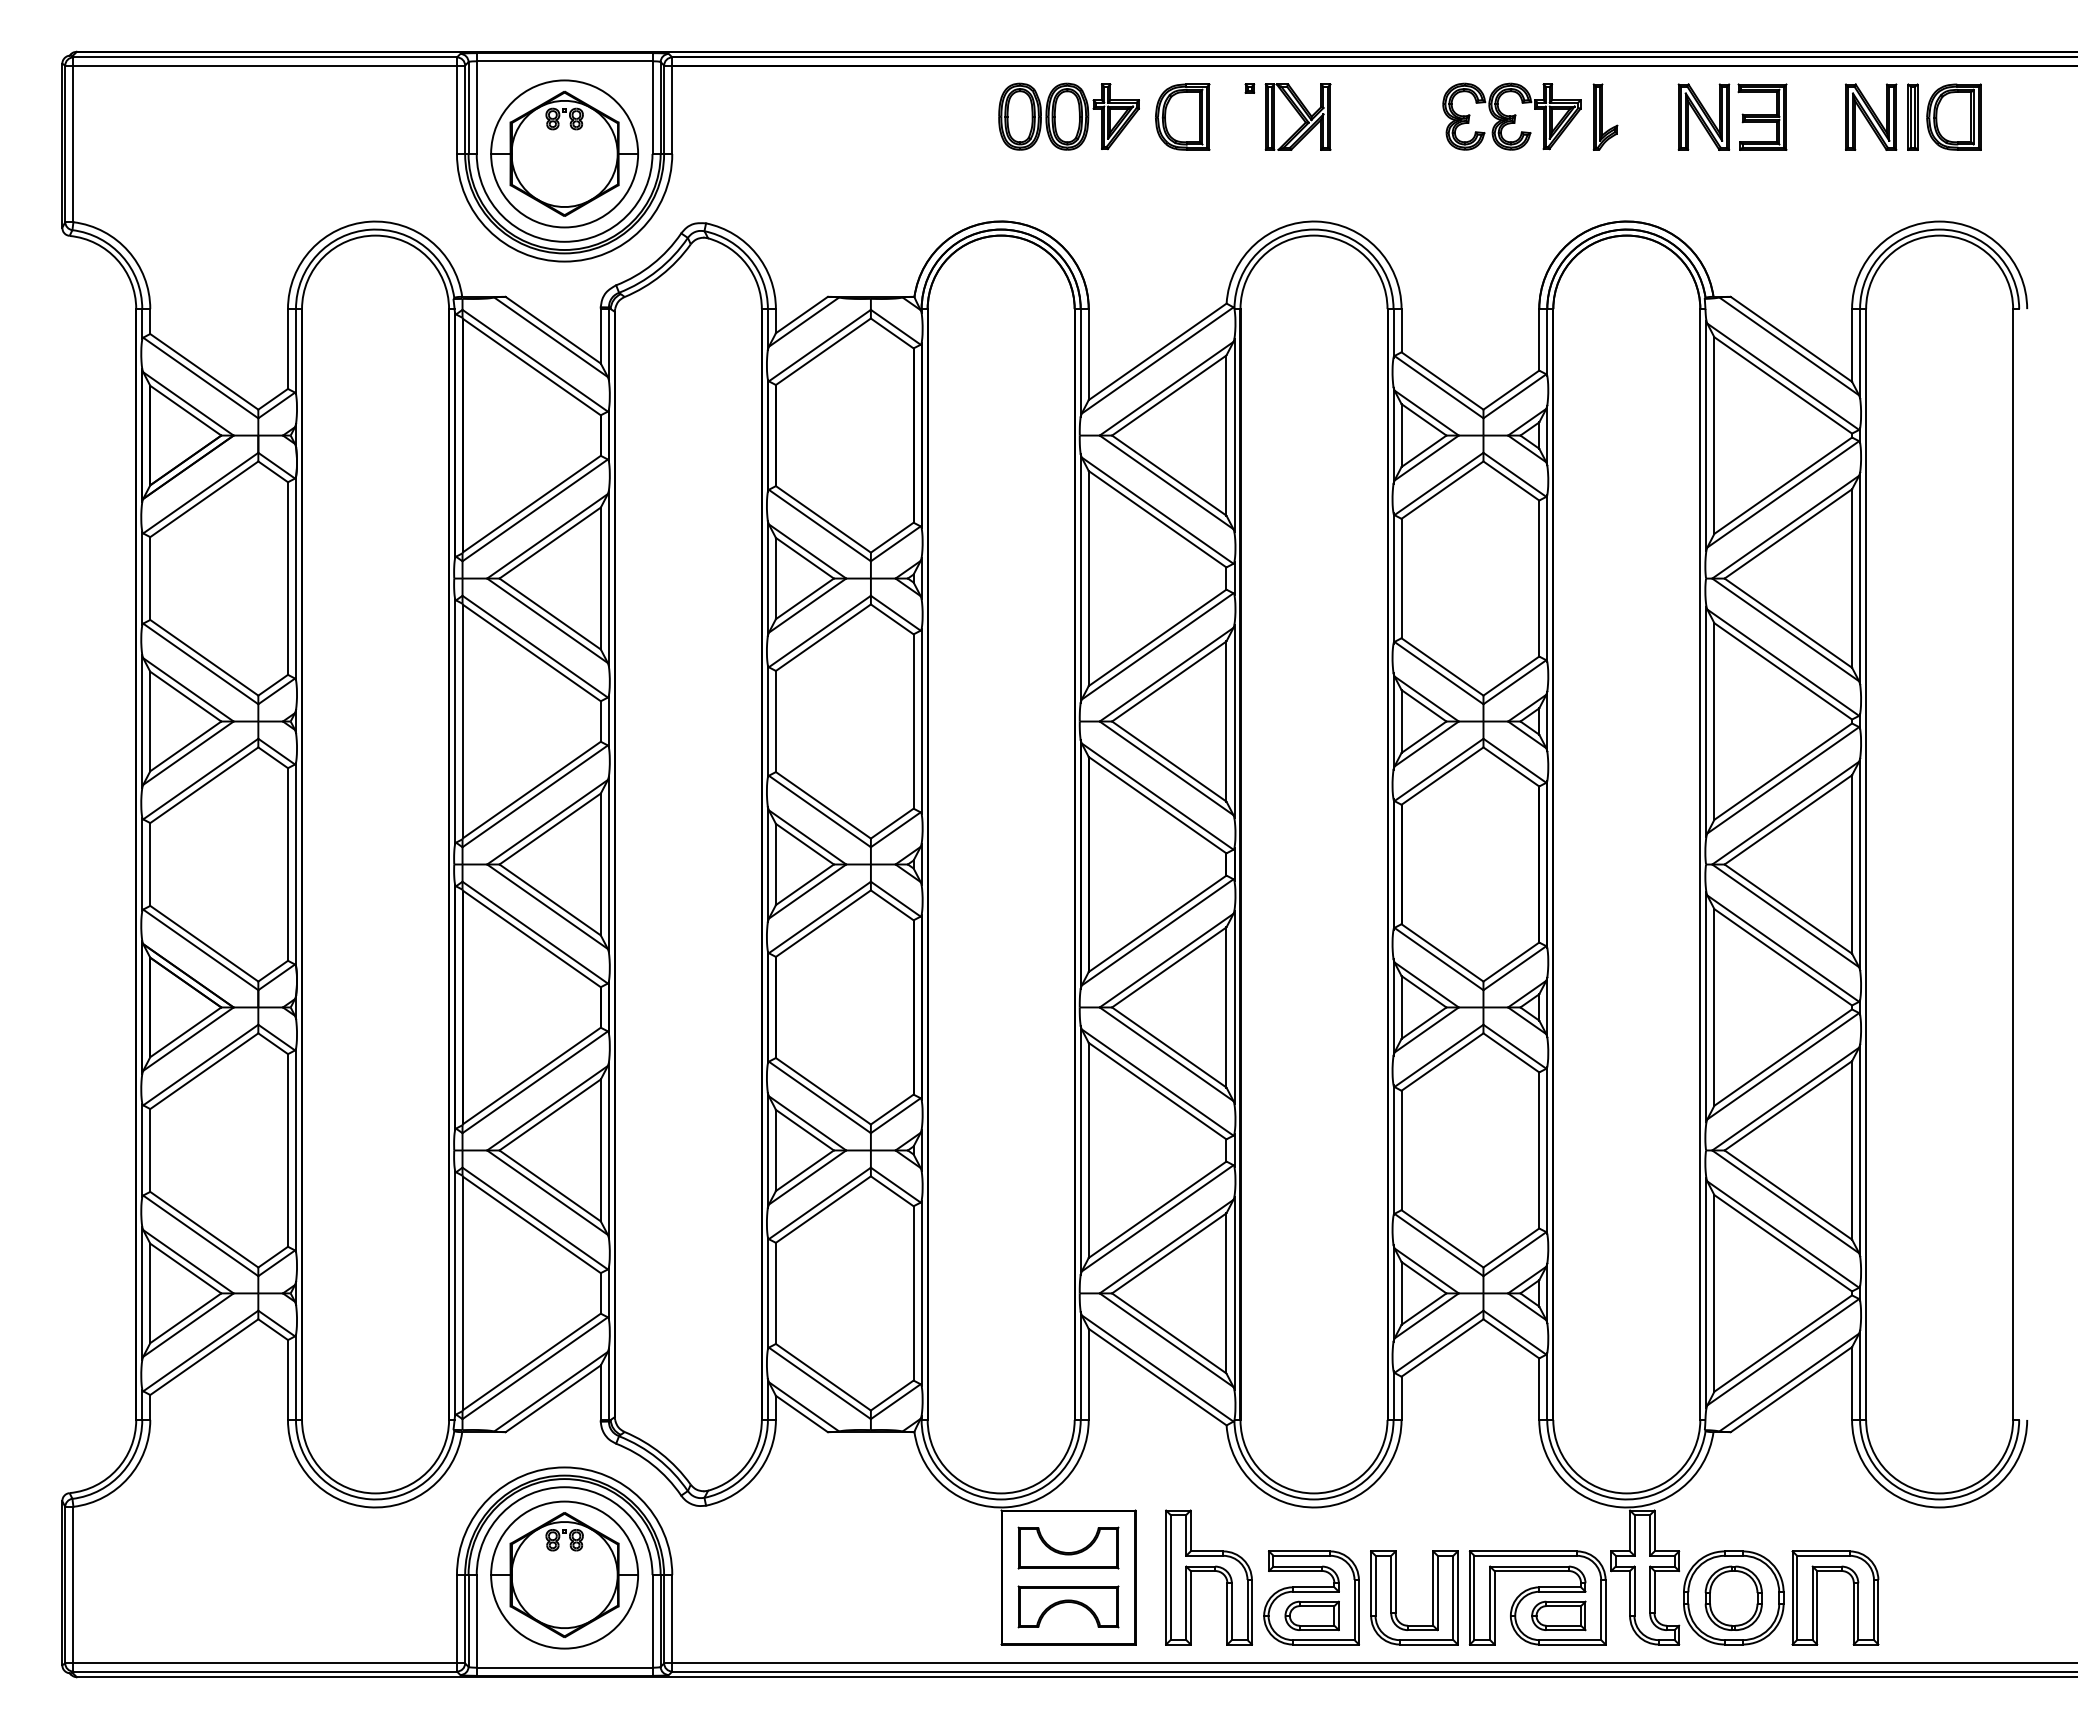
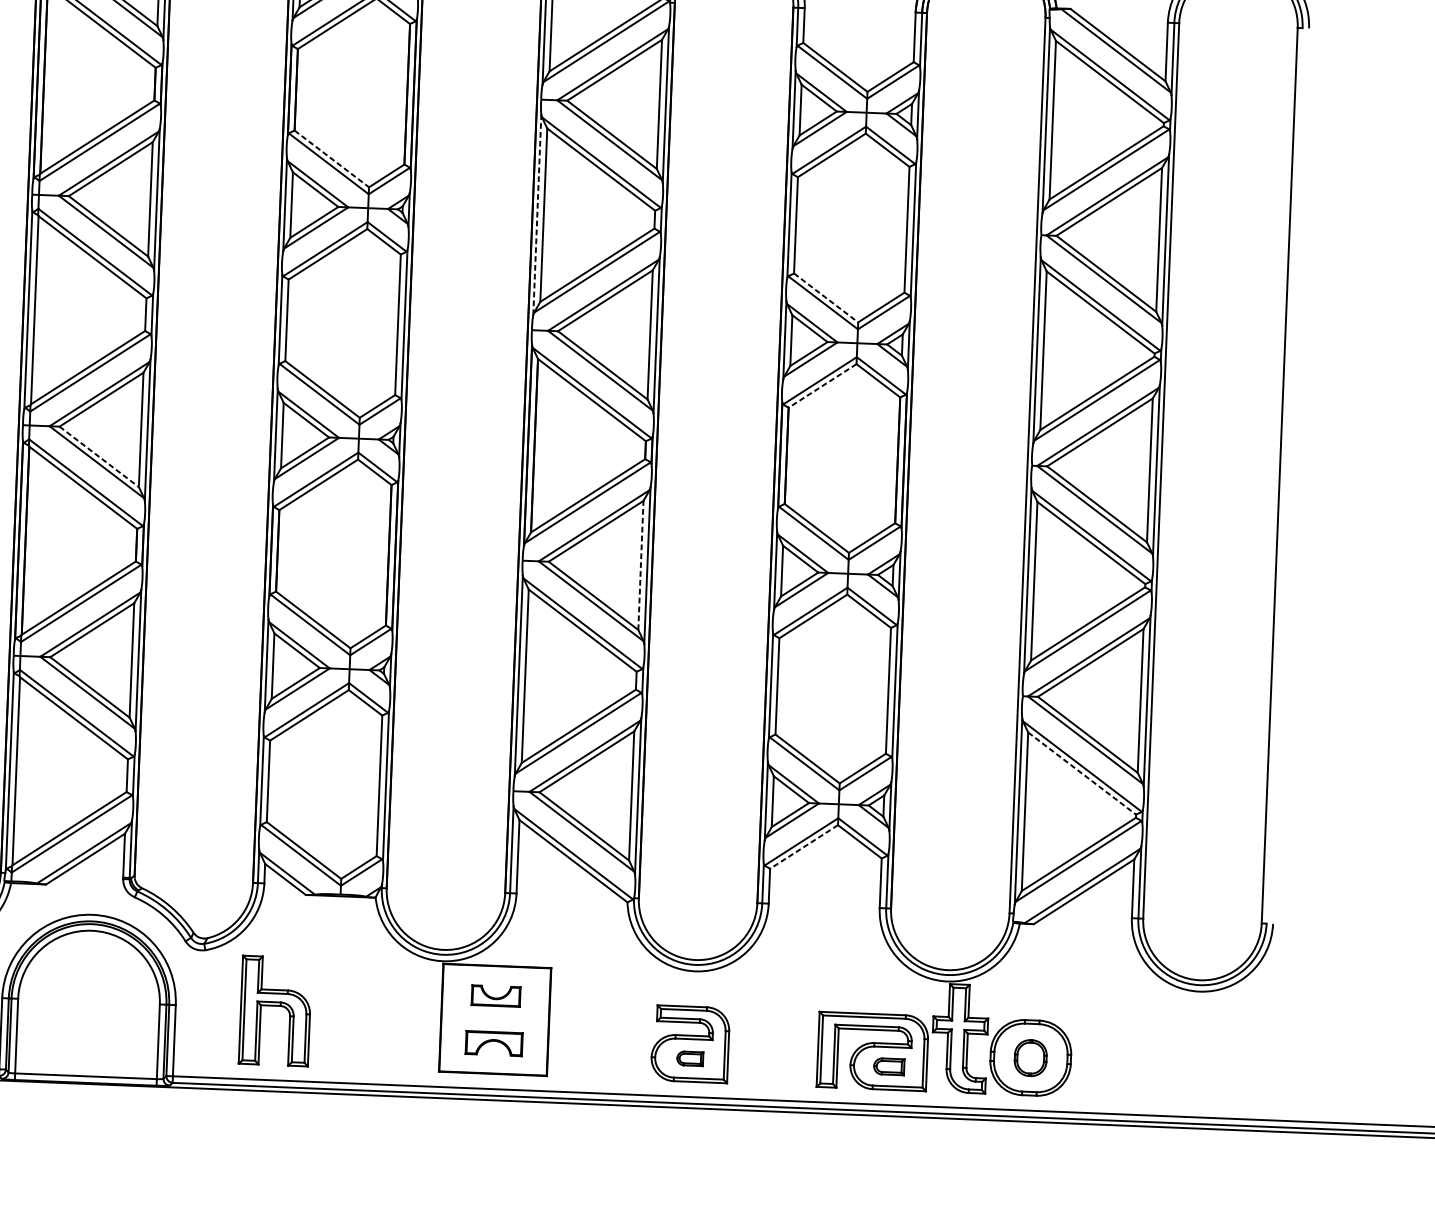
line: (823, 519) -> (331, 159), solid -> dashed
line: (1080, 578) -> (537, 214), solid -> dashed
line: (1442, 666) -> (826, 297), solid -> dashed
line: (1442, 776) -> (822, 386), solid -> dashed
line: (550, 899) -> (99, 456), solid -> dashed
line: (1226, 1006) -> (640, 564), solid -> dashed
line: (1783, 1243) -> (1082, 773), solid -> dashed
line: (1442, 1348) -> (804, 847), solid -> dashed
part: (1068, 1547) -> (496, 995), size x0.6
part: (564, 1574) -> (88, 1001), removed
part: (1208, 1577) -> (275, 1011), moved
part: (1396, 1597) -> (758, 1046), removed
part: (1733, 1597) -> (1030, 1057), size x0.7
part: (1817, 1597) -> (1098, 1060), removed
part: (1068, 1606) -> (494, 1043), size x0.7
part: (1311, 1615) -> (689, 1058), size x0.6
part: (1558, 1615) -> (888, 1066), size x0.7

